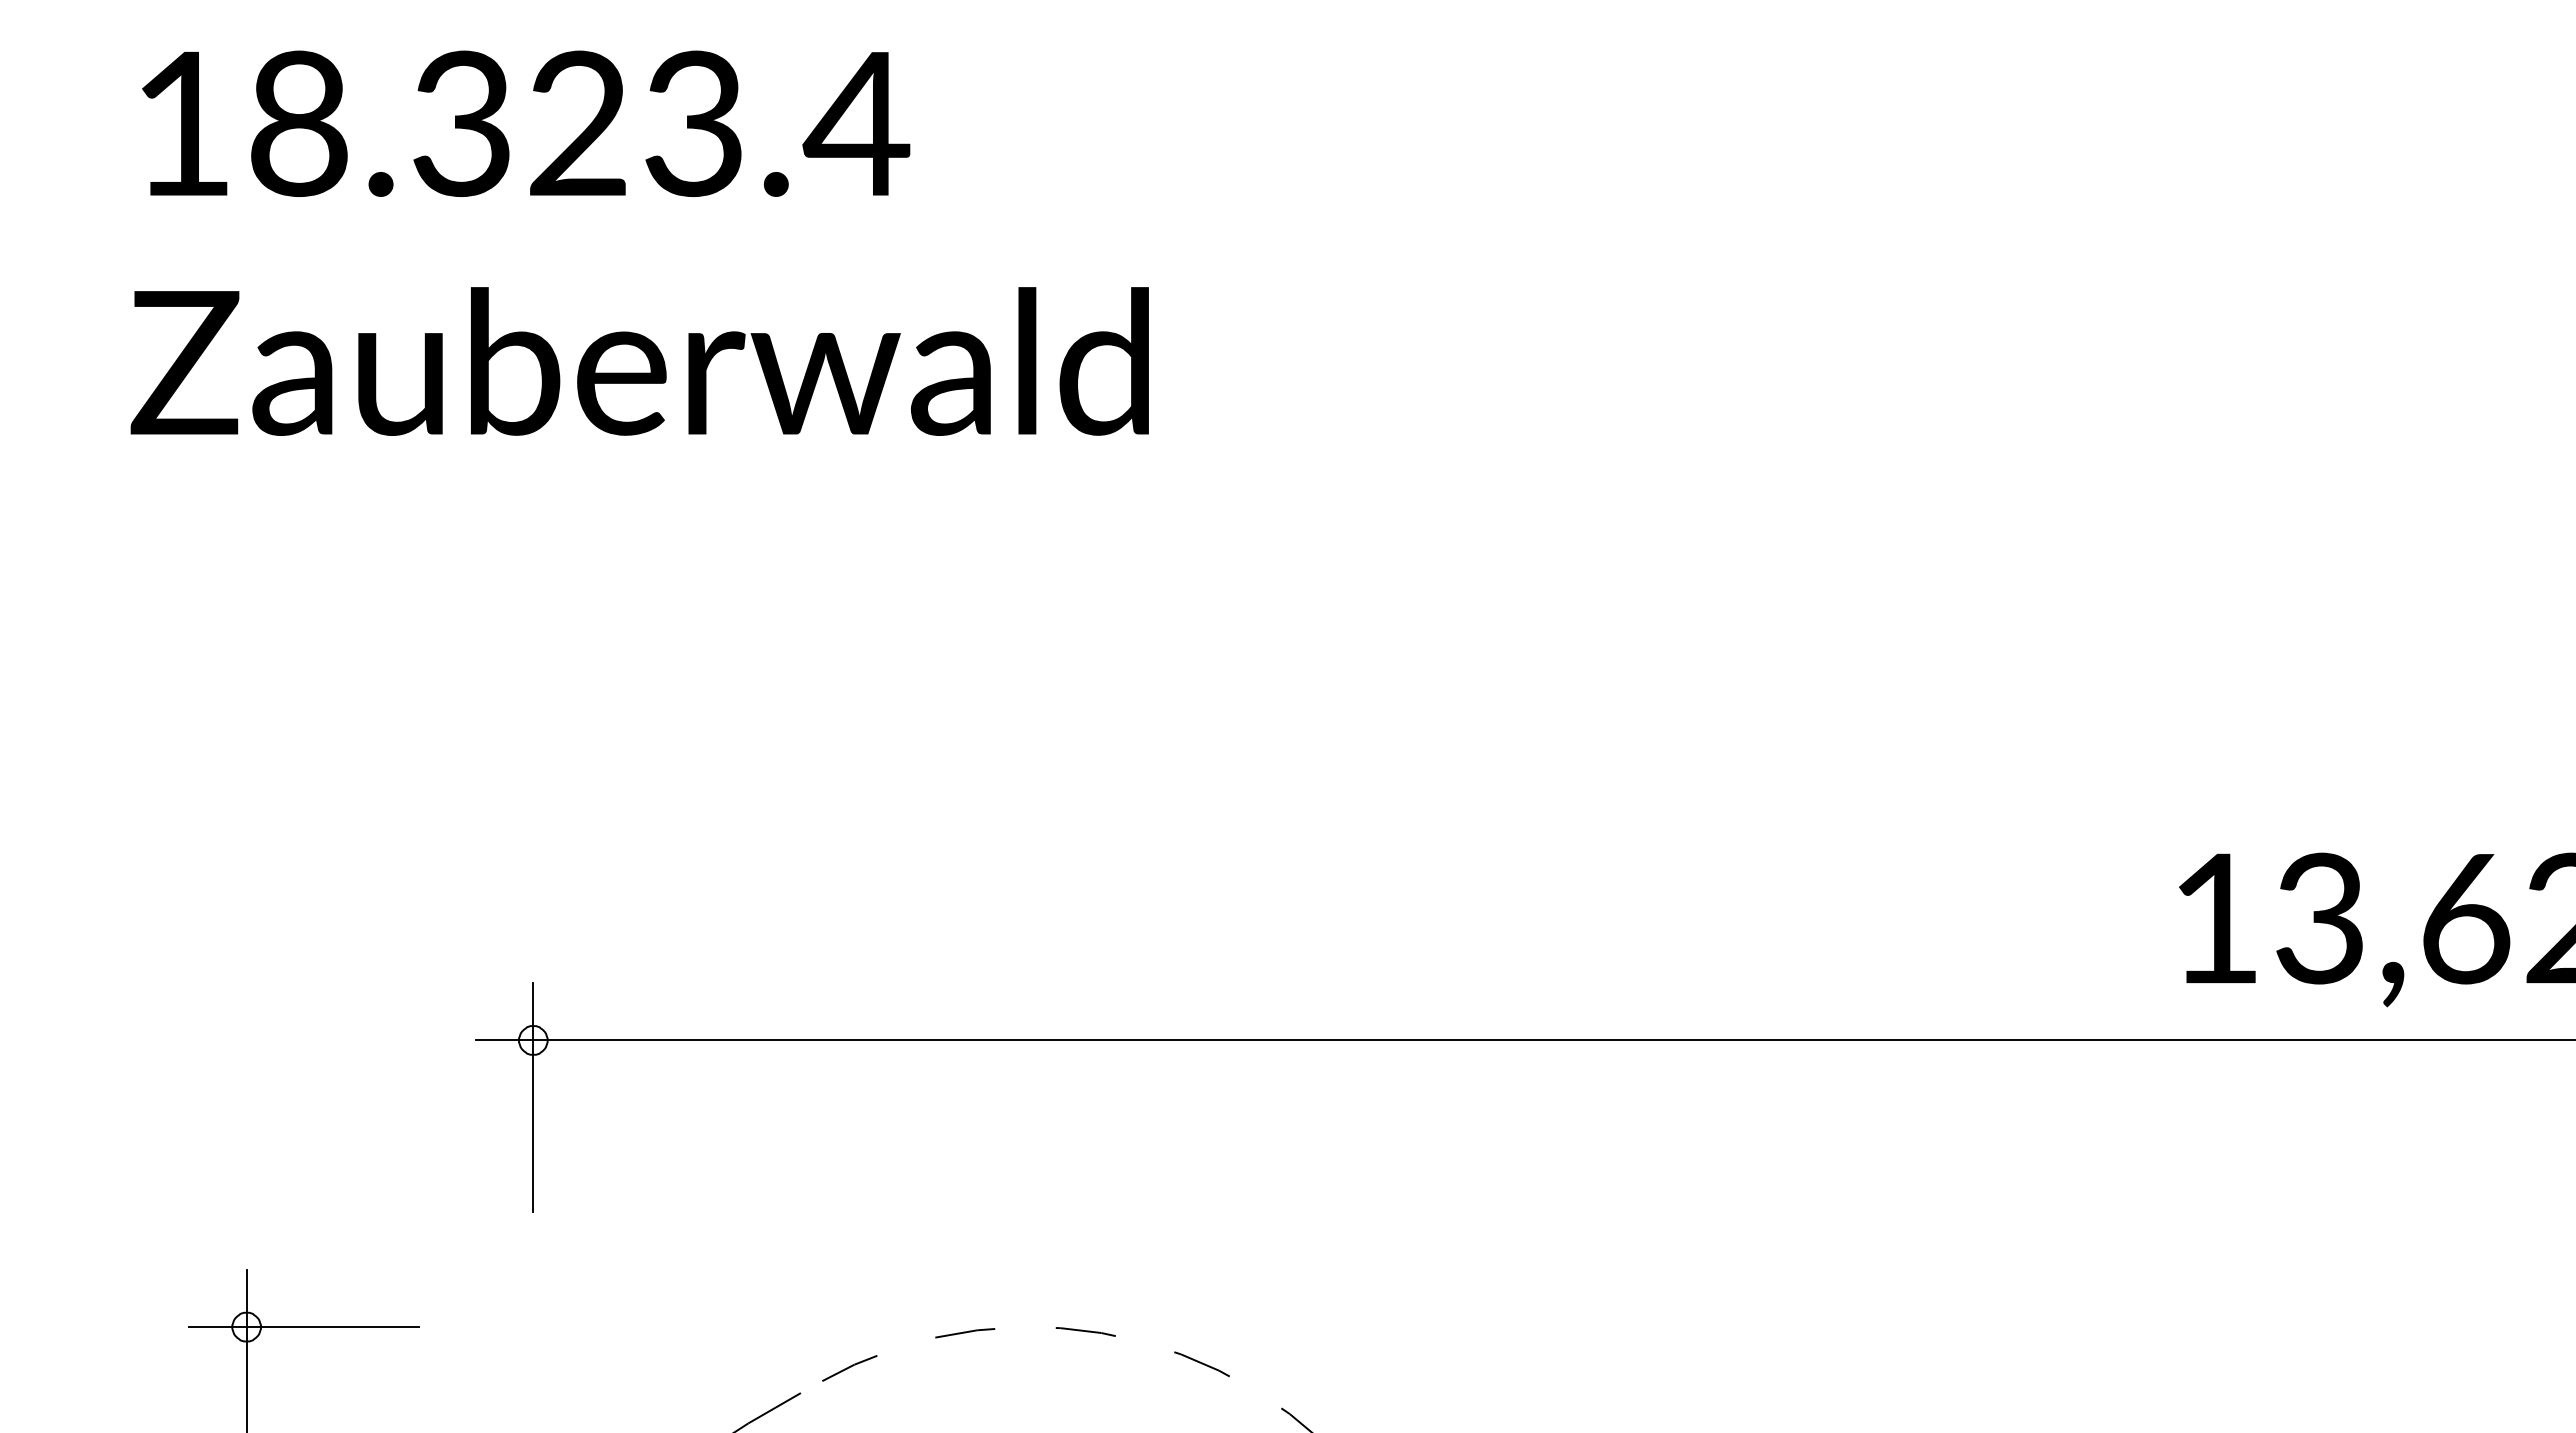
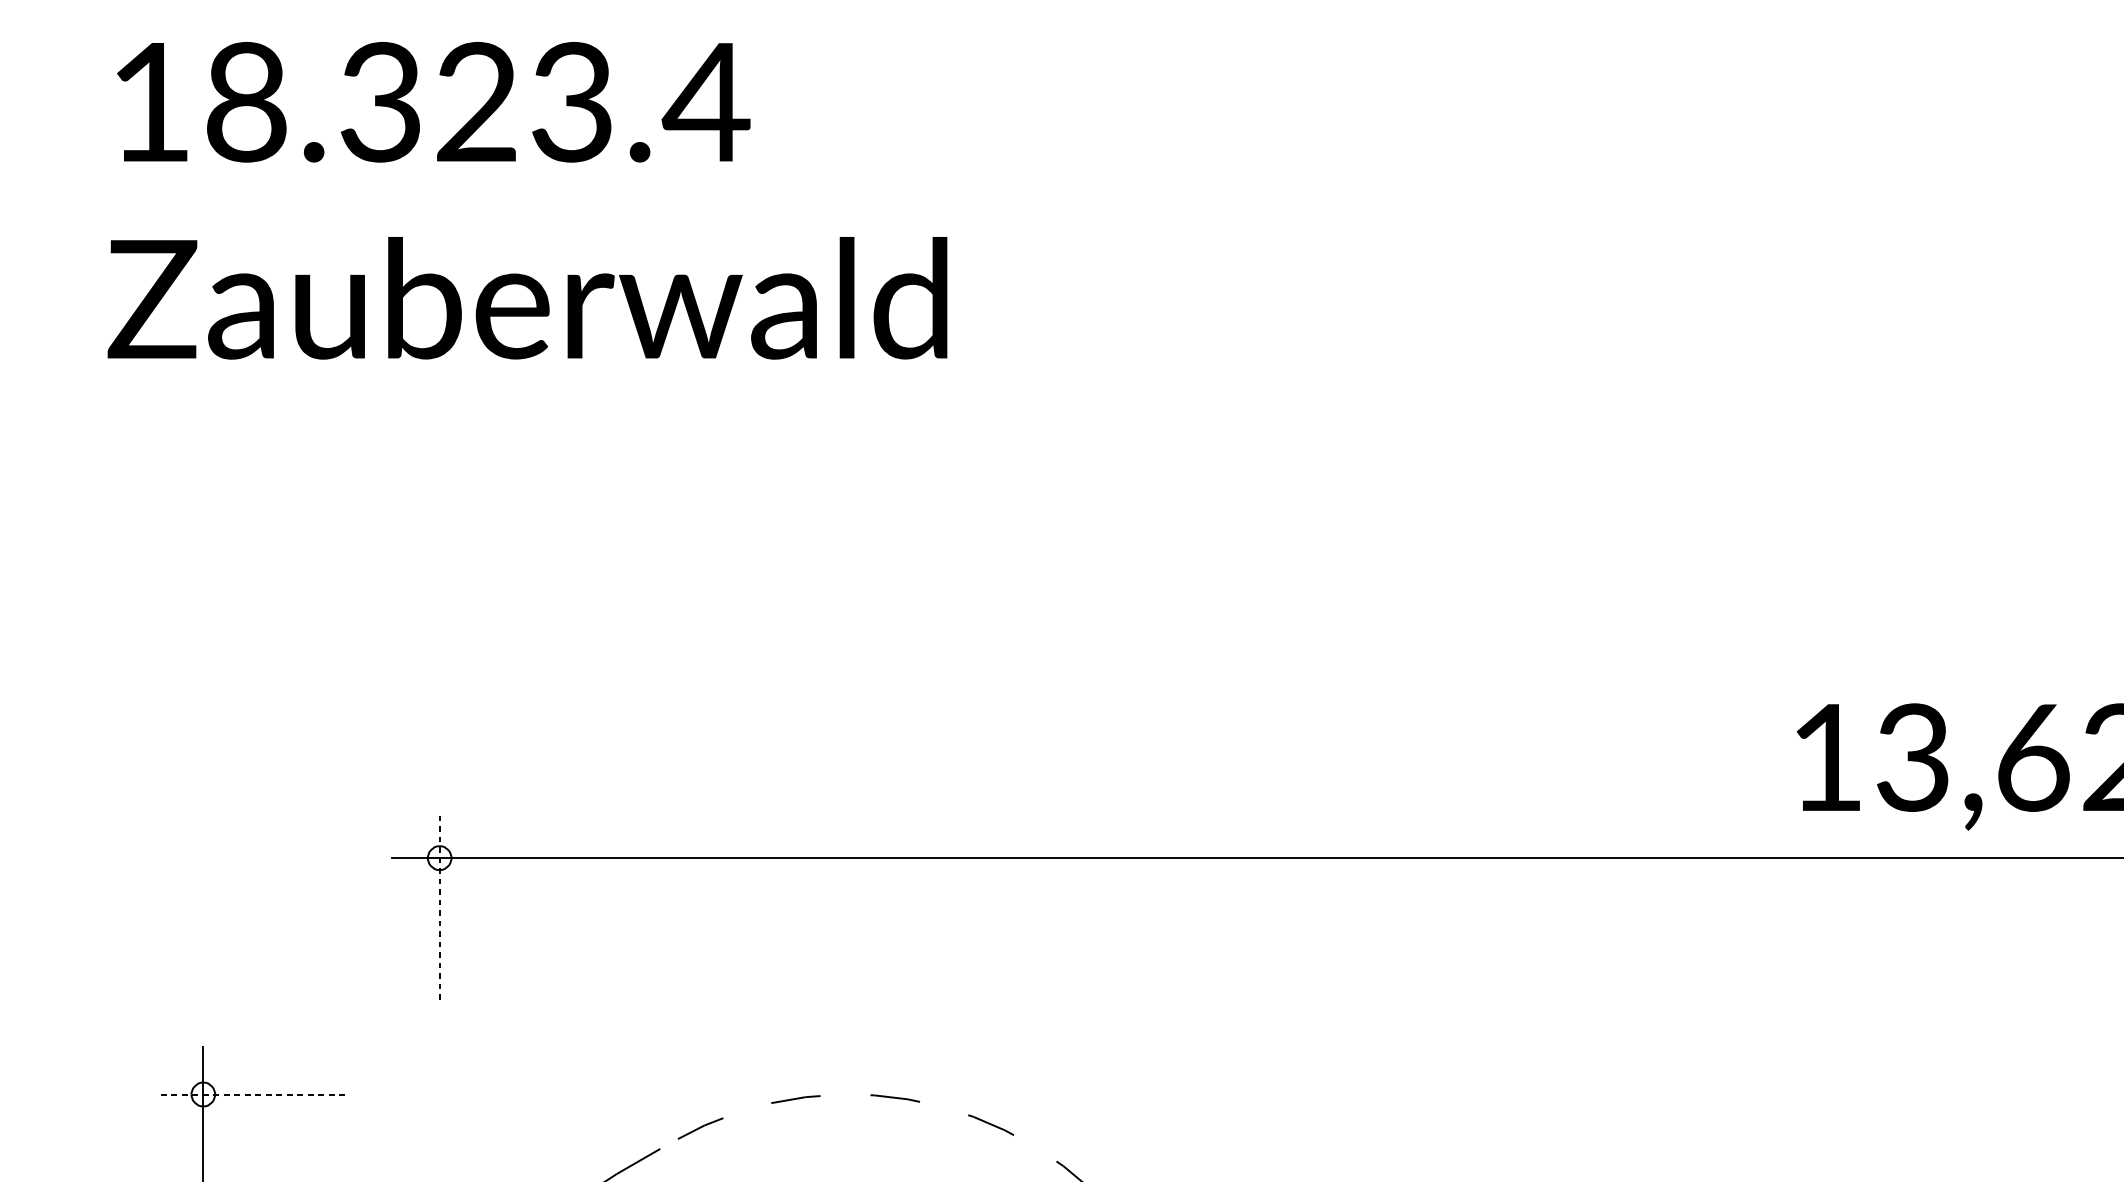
line: (533, 1097) -> (439, 905), solid -> dashed
line: (304, 1327) -> (251, 1094), solid -> dashed

